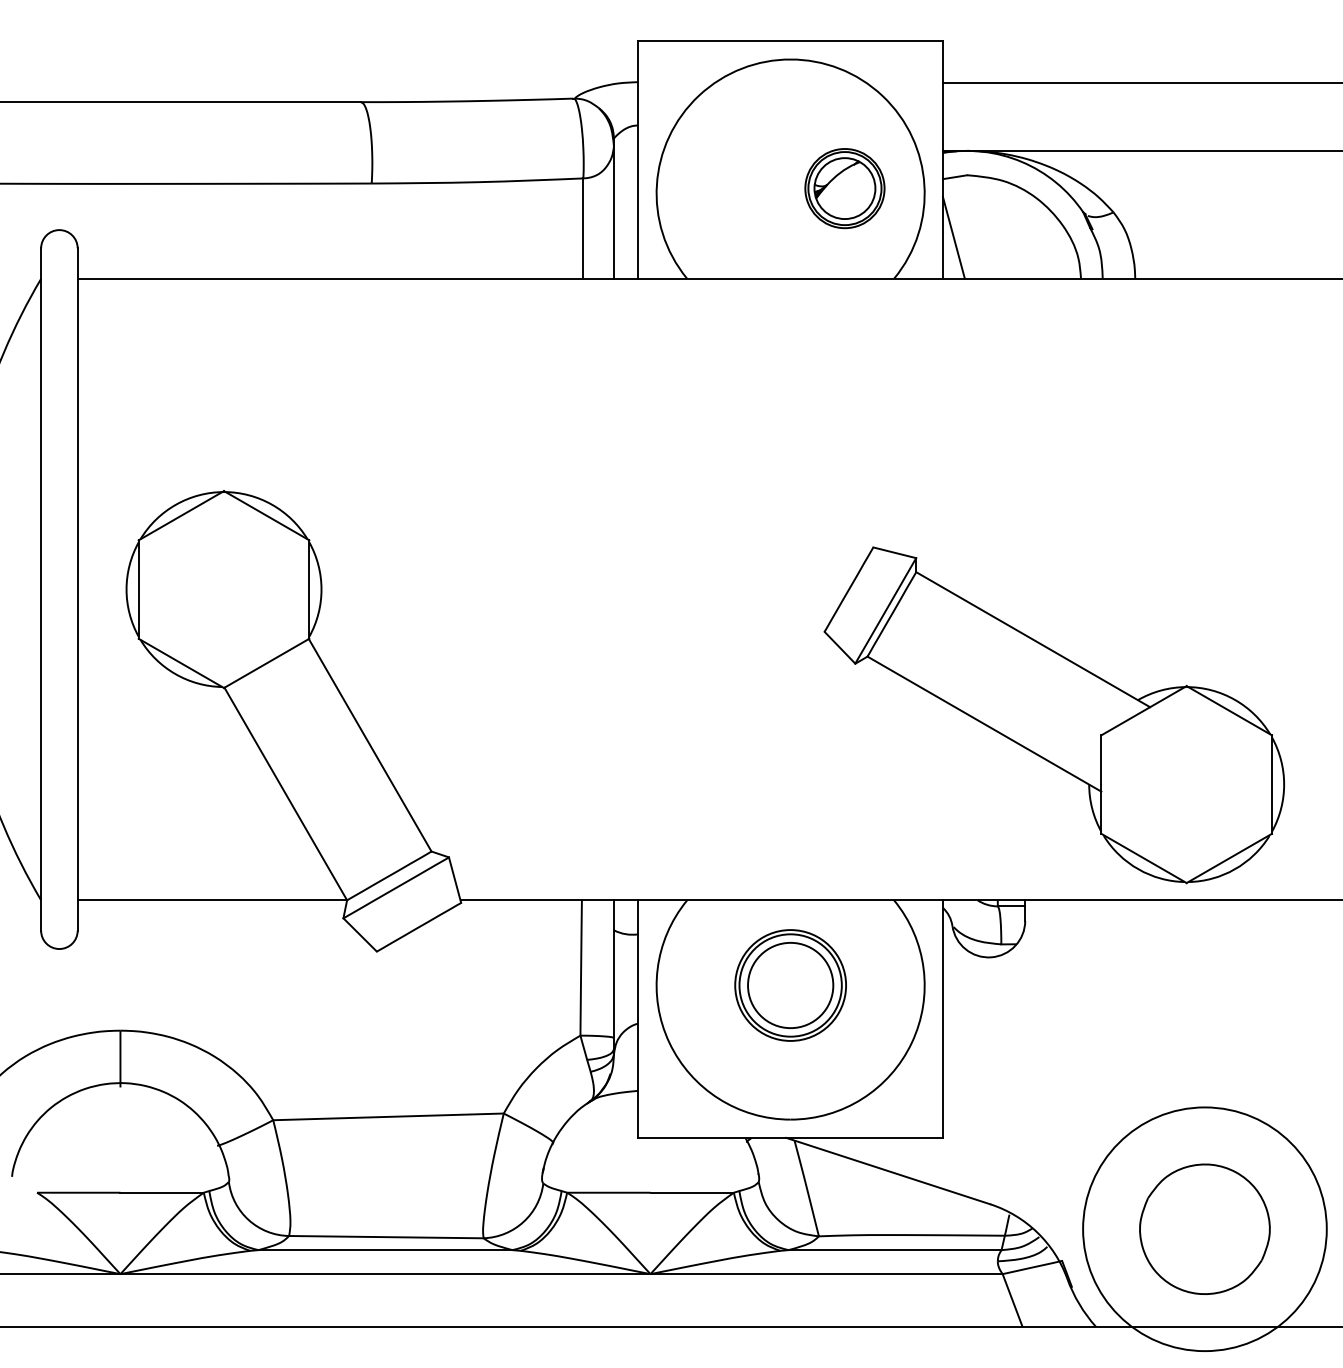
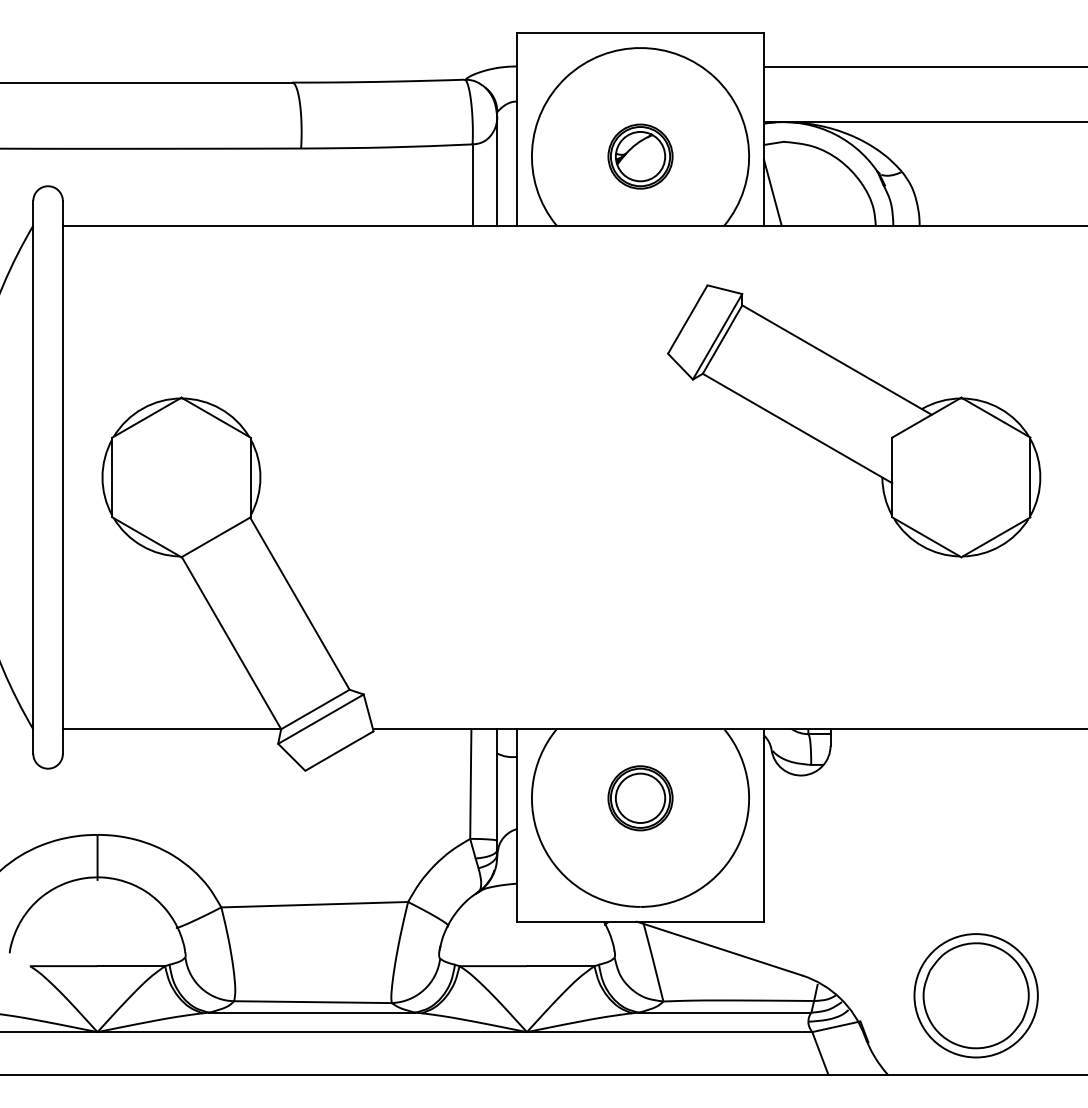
part: (844, 188) -> (640, 156), moved
part: (1054, 715) -> (854, 421), moved
part: (790, 985) -> (640, 798), size x0.71
circle: (1204, 1228) -> (975, 995), size x0.62

